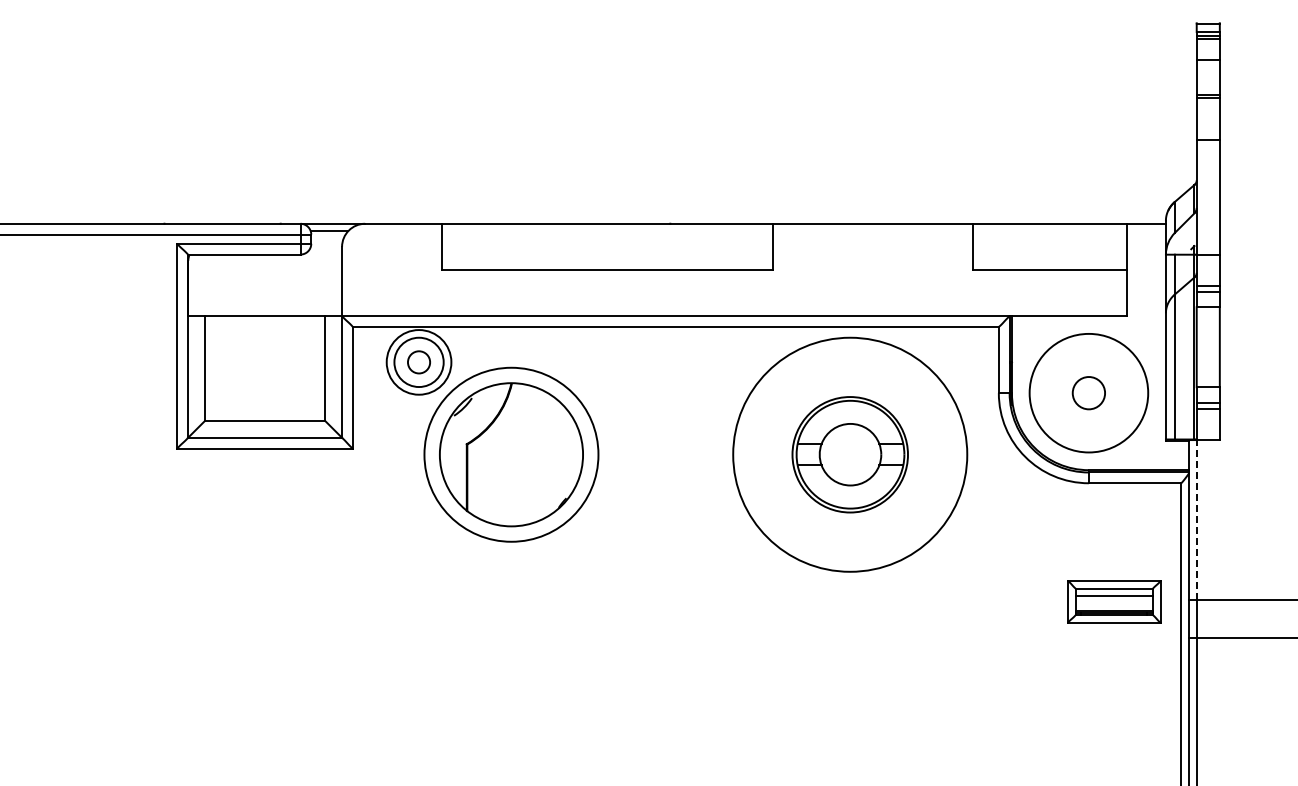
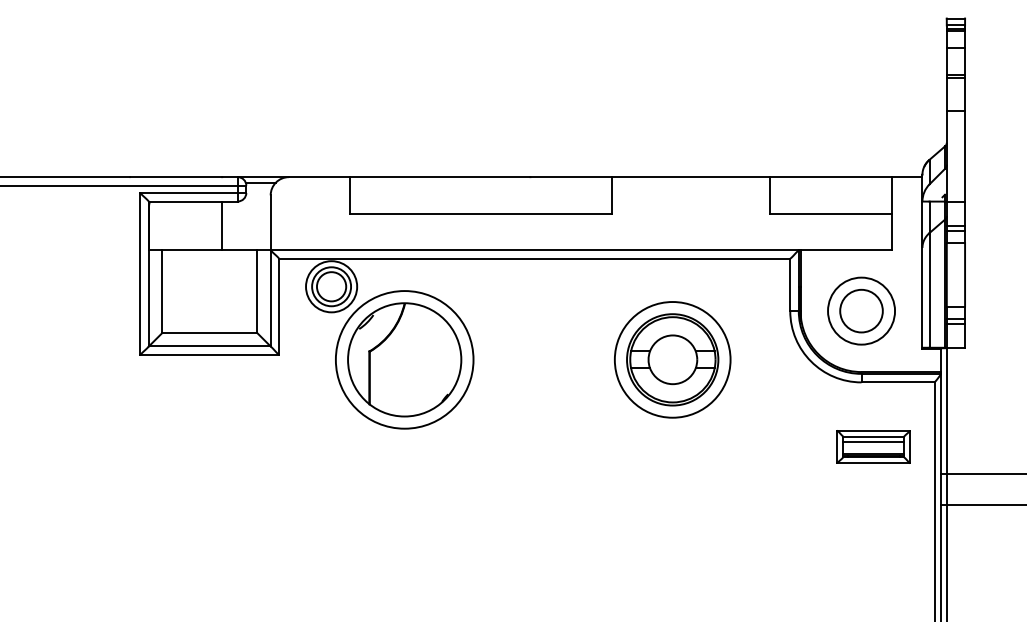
line: (280, 285) -> (221, 225), added
circle: (418, 361) -> (331, 286), size x1.67
circle: (1088, 392) -> (861, 310), size x0.71
circle: (1088, 393) -> (861, 311), size x1.67
circle: (850, 454) -> (672, 359), size x0.62
line: (1196, 519) -> (946, 411), dashed -> solid
part: (1114, 601) -> (873, 446), moved

